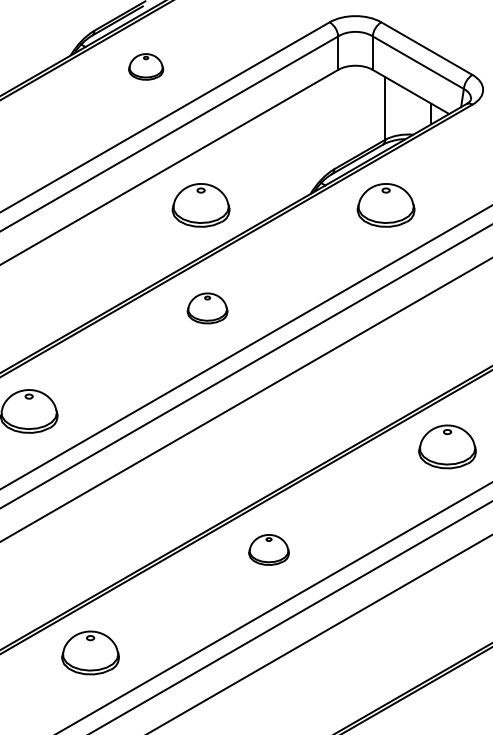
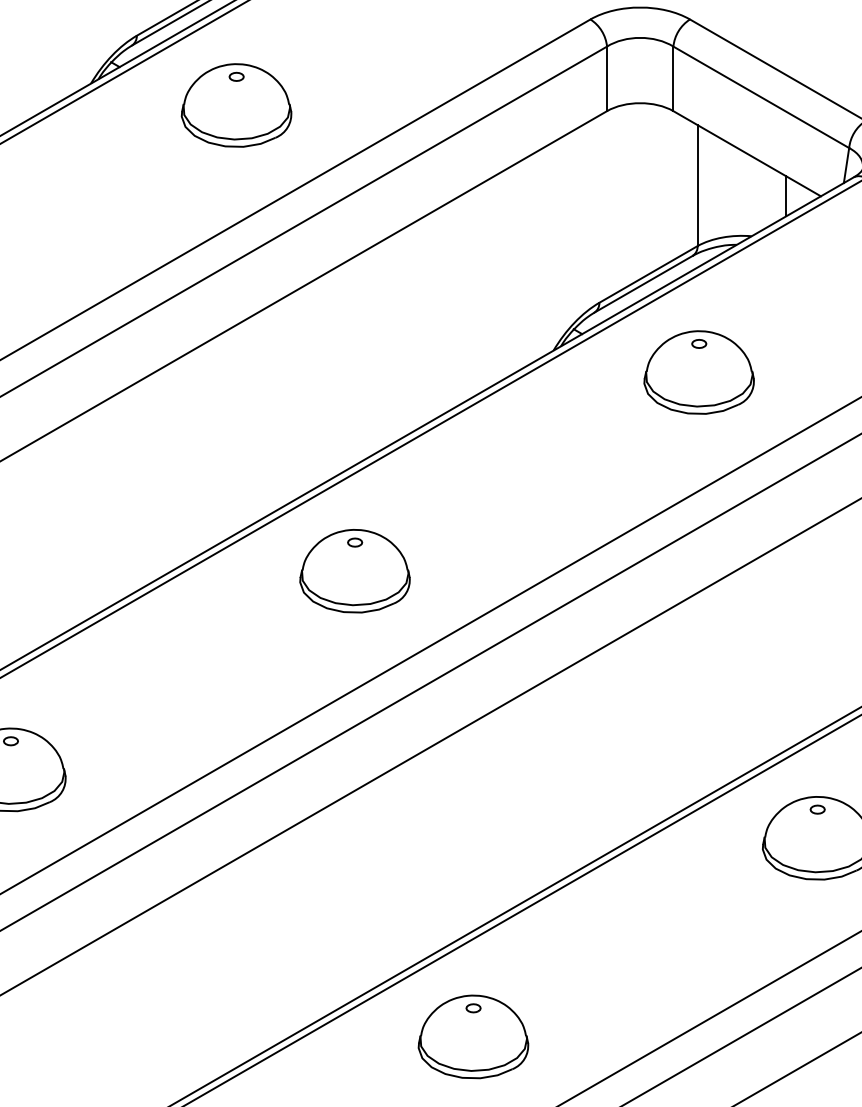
part: (145, 66) -> (235, 104), size x1.67
part: (200, 205) -> (341, 372), removed
part: (207, 308) -> (354, 571), size x1.43
part: (268, 549) -> (472, 1036), size x1.43

